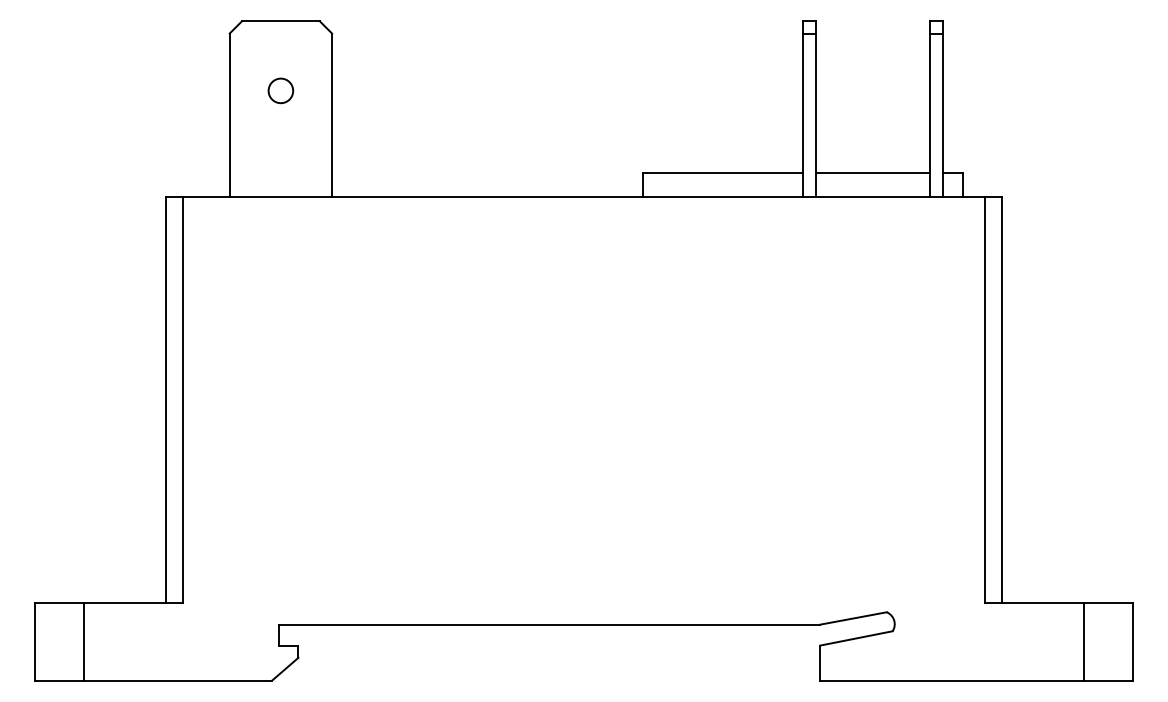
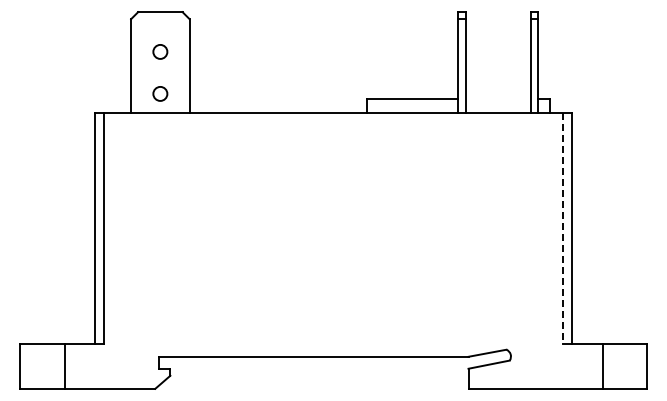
circle: (281, 163) -> (160, 93), added
line: (871, 172) -> (497, 98), removed
line: (984, 400) -> (562, 228), solid -> dashed
line: (85, 641) -> (65, 366), moved
line: (1082, 641) -> (602, 366), moved

